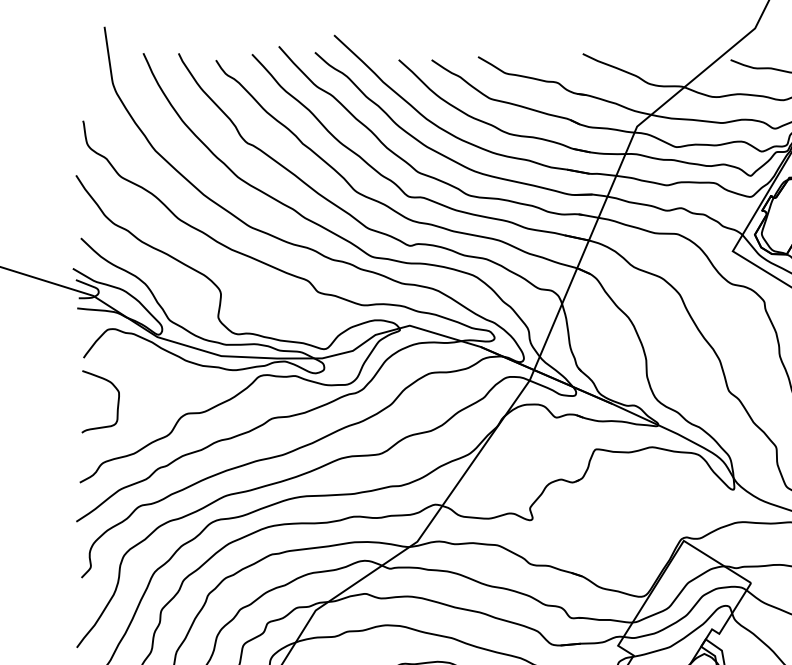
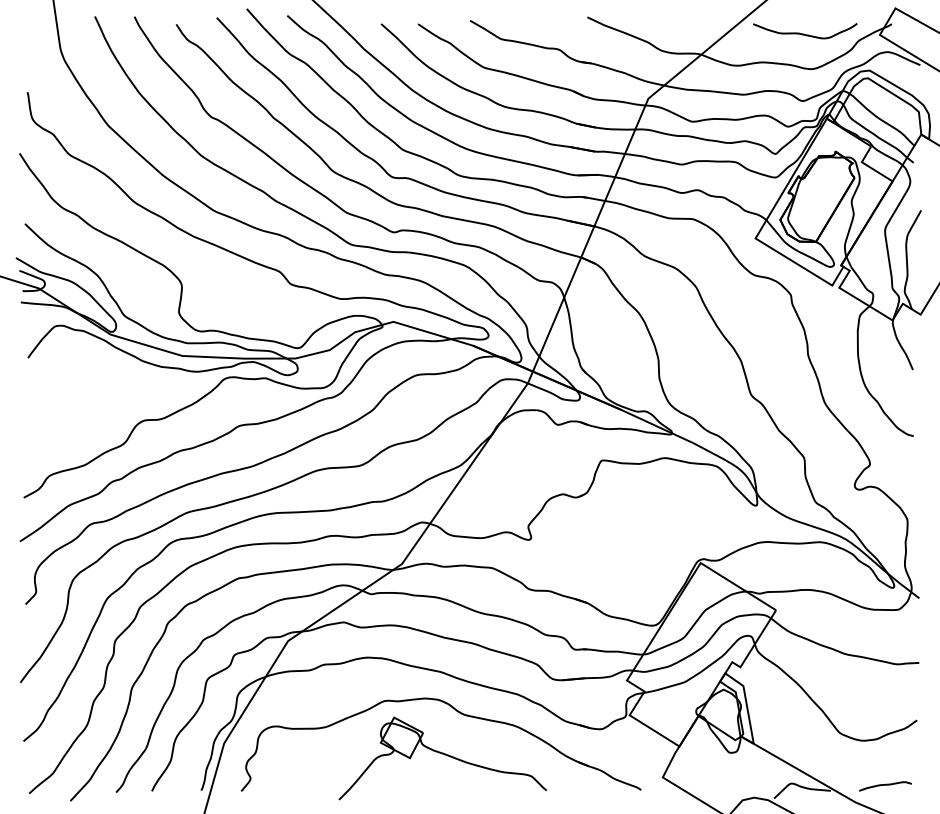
curve: (117, 405) -> (65, 411), removed

